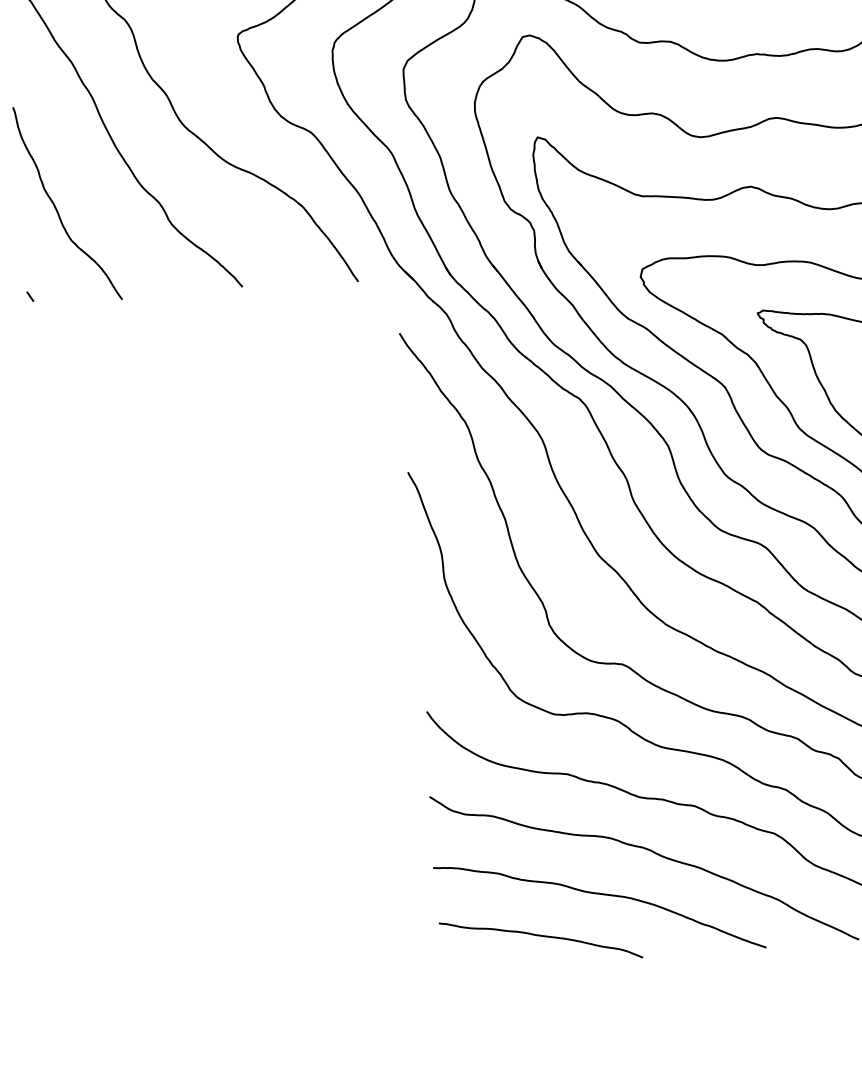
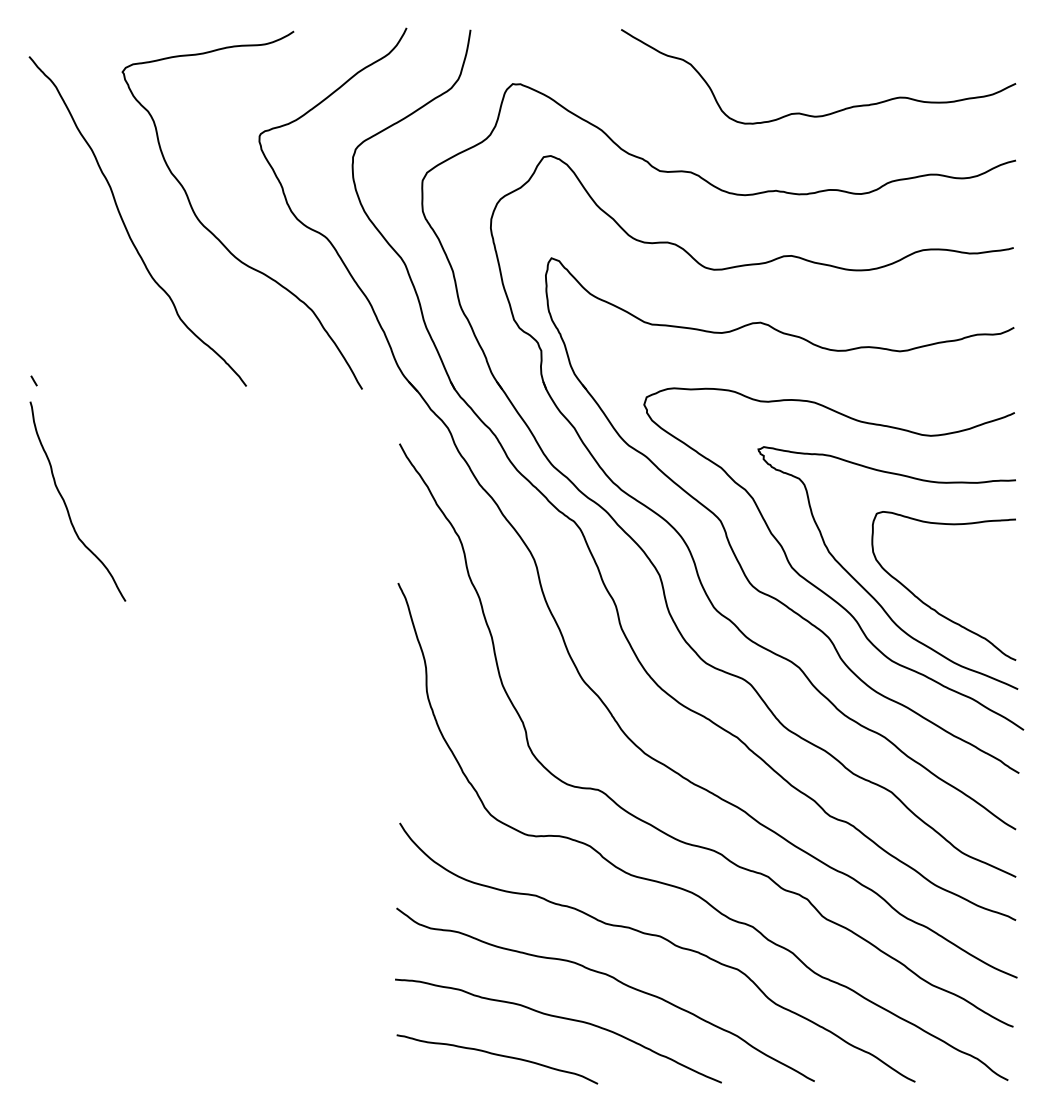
curve: (57, 209) -> (67, 506), moved

